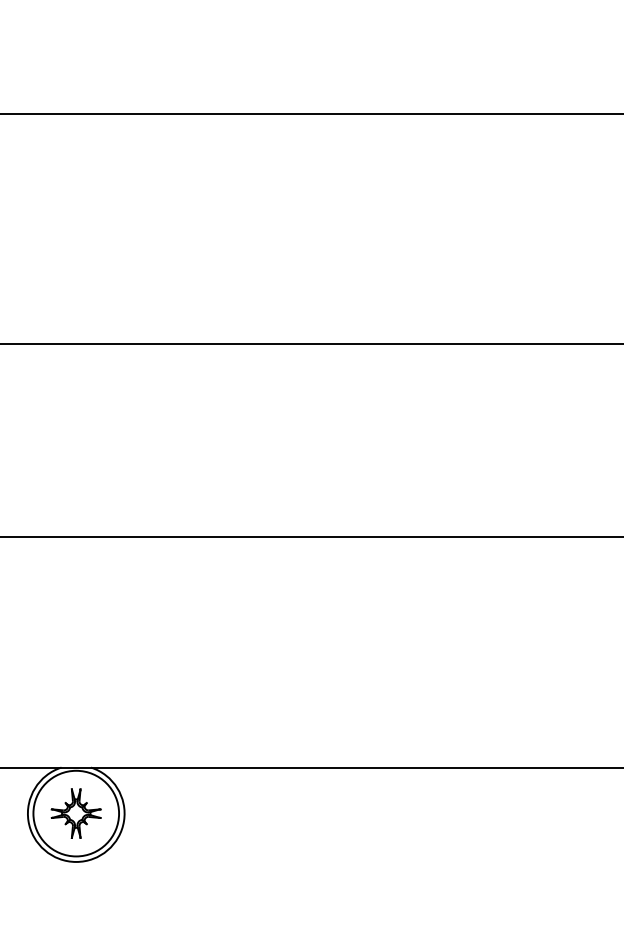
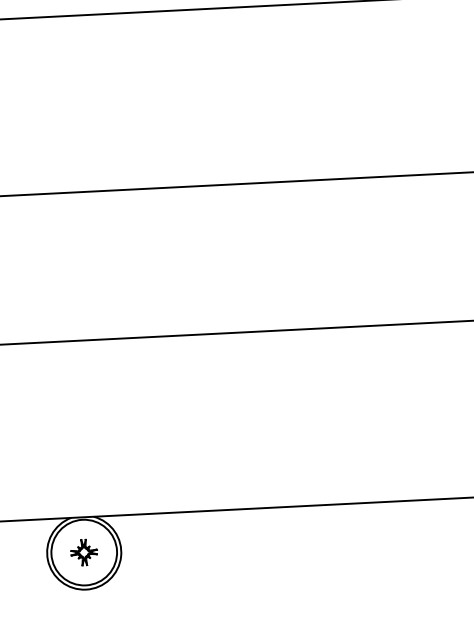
part: (75, 813) -> (83, 552), size x0.7

